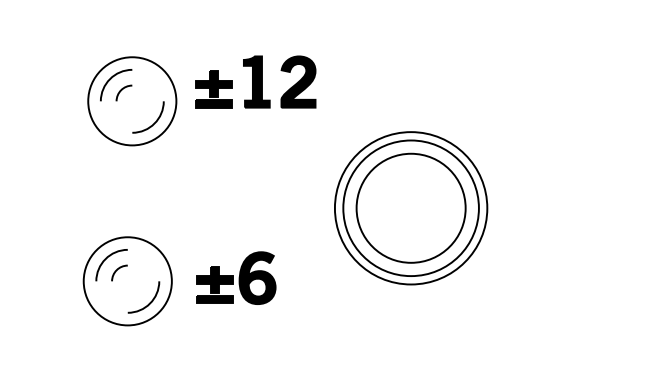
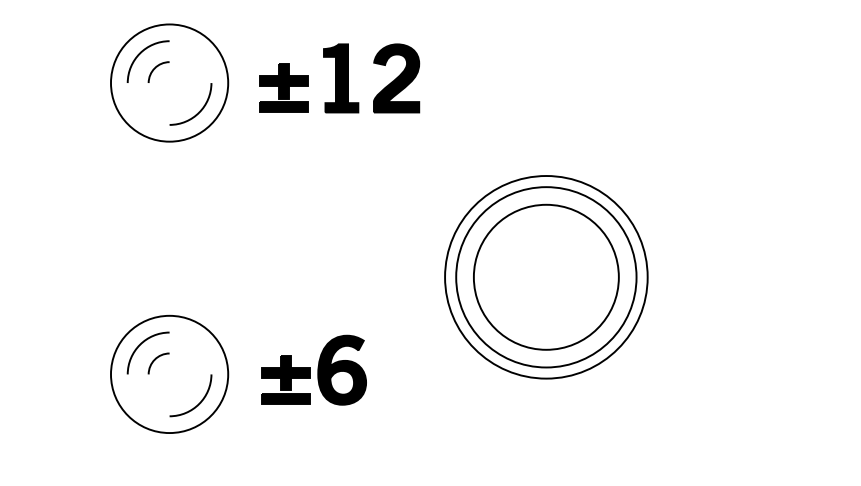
part: (255, 82) -> (339, 78), moved
part: (132, 100) -> (169, 82), moved

